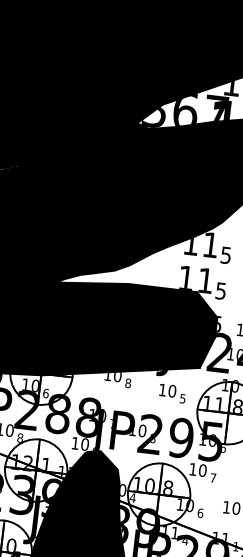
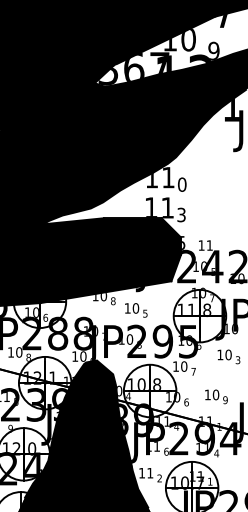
text: (226, 255) -> (182, 184), 5 -> 0
text: (221, 290) -> (181, 214), 5 -> 3
text: (172, 393) -> (136, 310), moved

